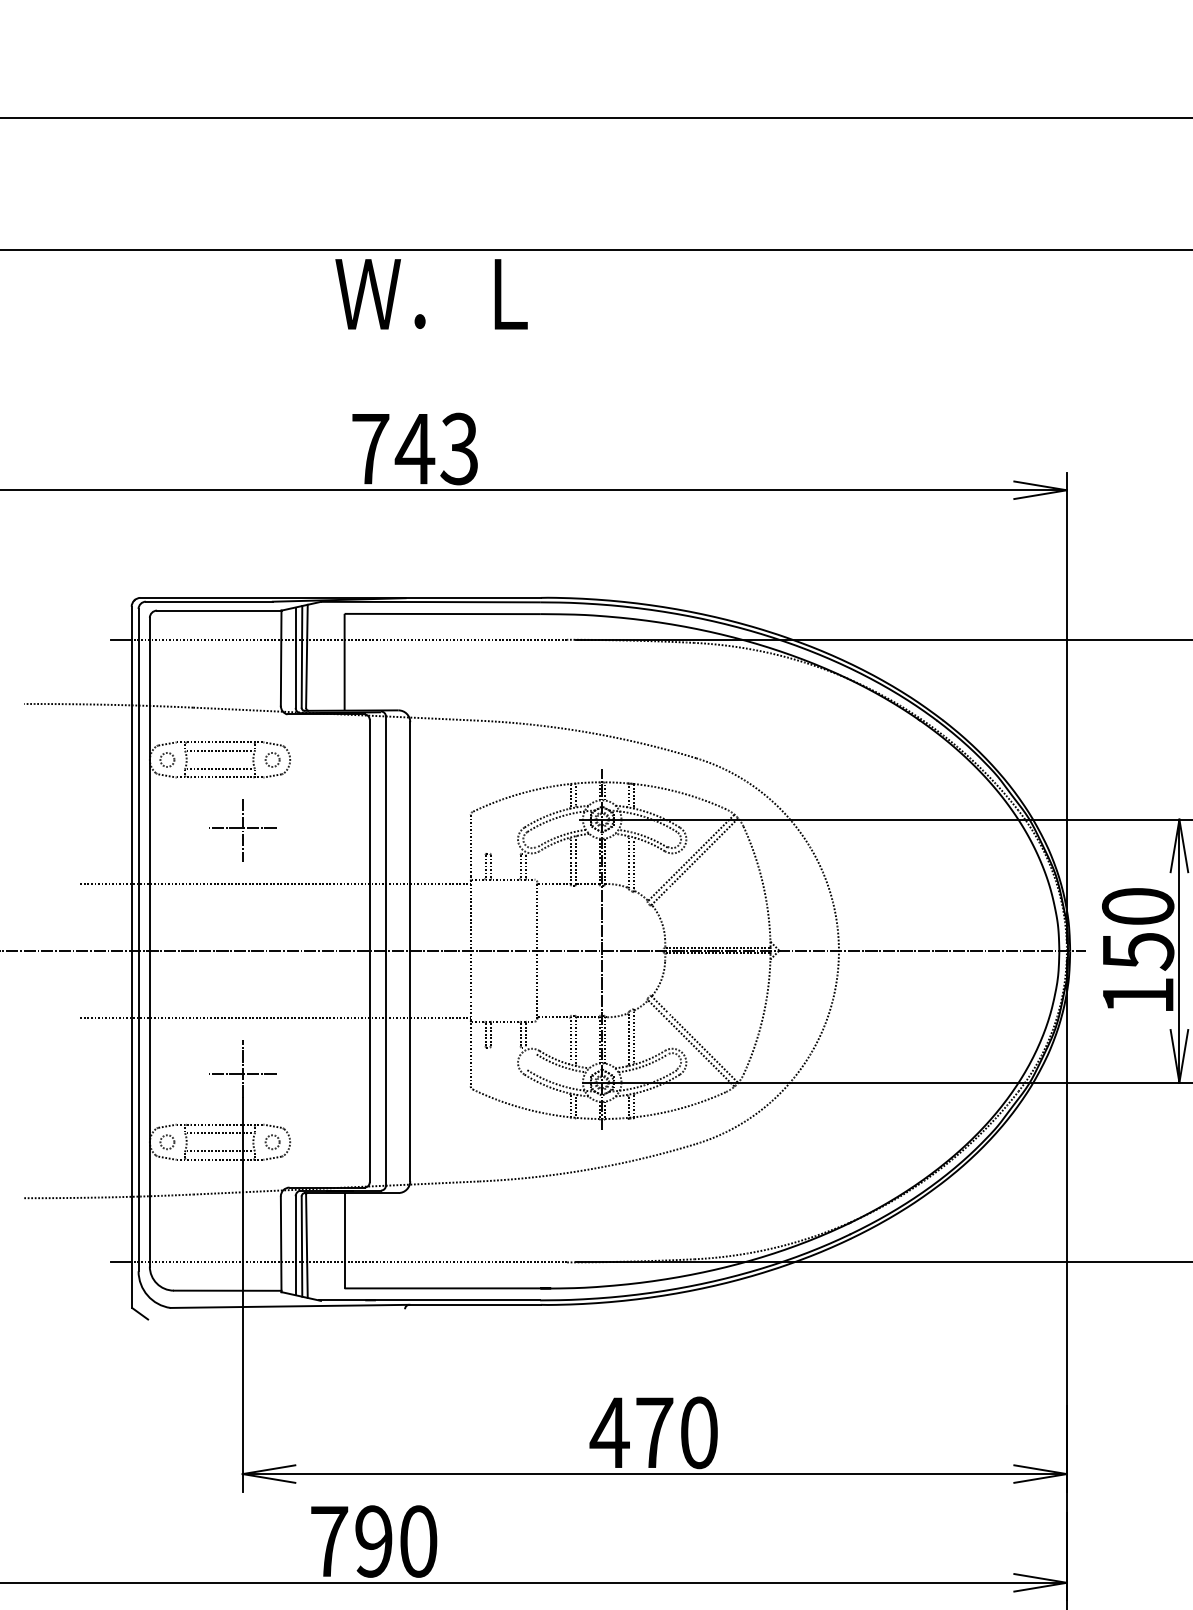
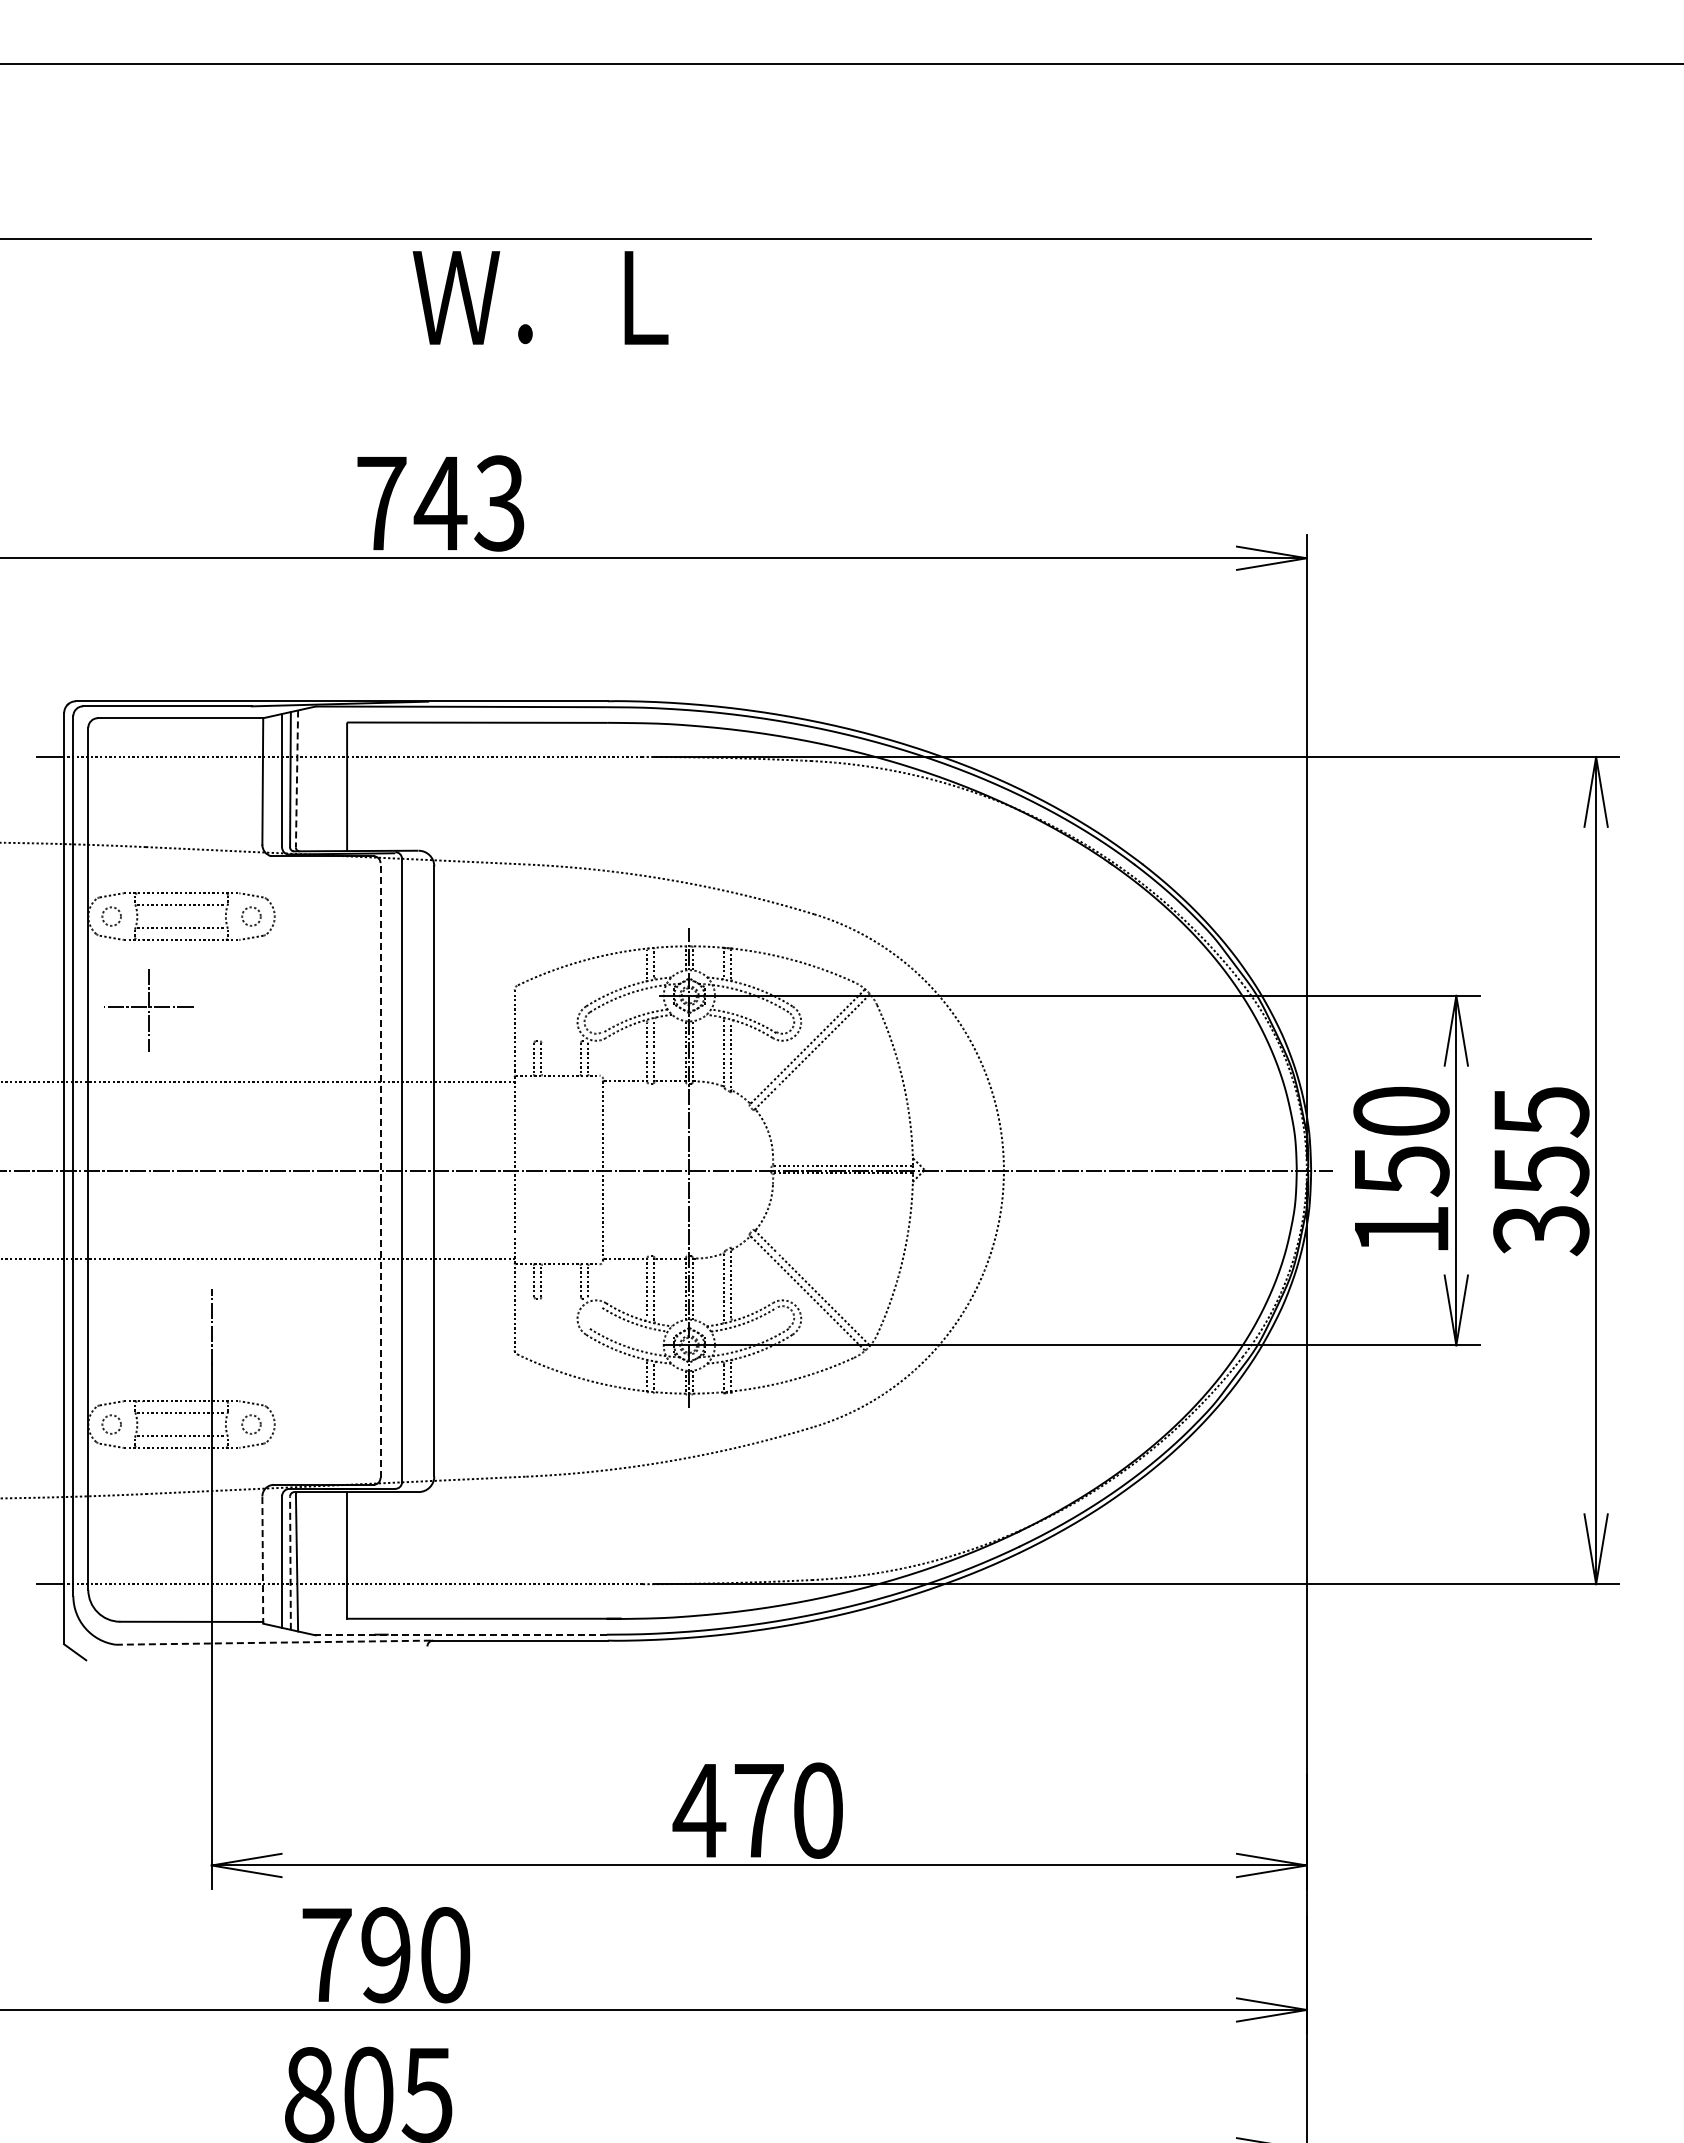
text: (431, 294) -> (540, 297), moved
line: (307, 656) -> (297, 778), solid -> dashed
part: (242, 830) -> (148, 1010), moved
line: (369, 951) -> (380, 1170), solid -> dashed
line: (242, 1073) -> (211, 1333), removed
line: (280, 1244) -> (262, 1560), solid -> dashed
line: (302, 1246) -> (290, 1563), solid -> dashed
line: (429, 1300) -> (459, 1634), solid -> dashed
line: (289, 1306) -> (274, 1642), solid -> dashed

